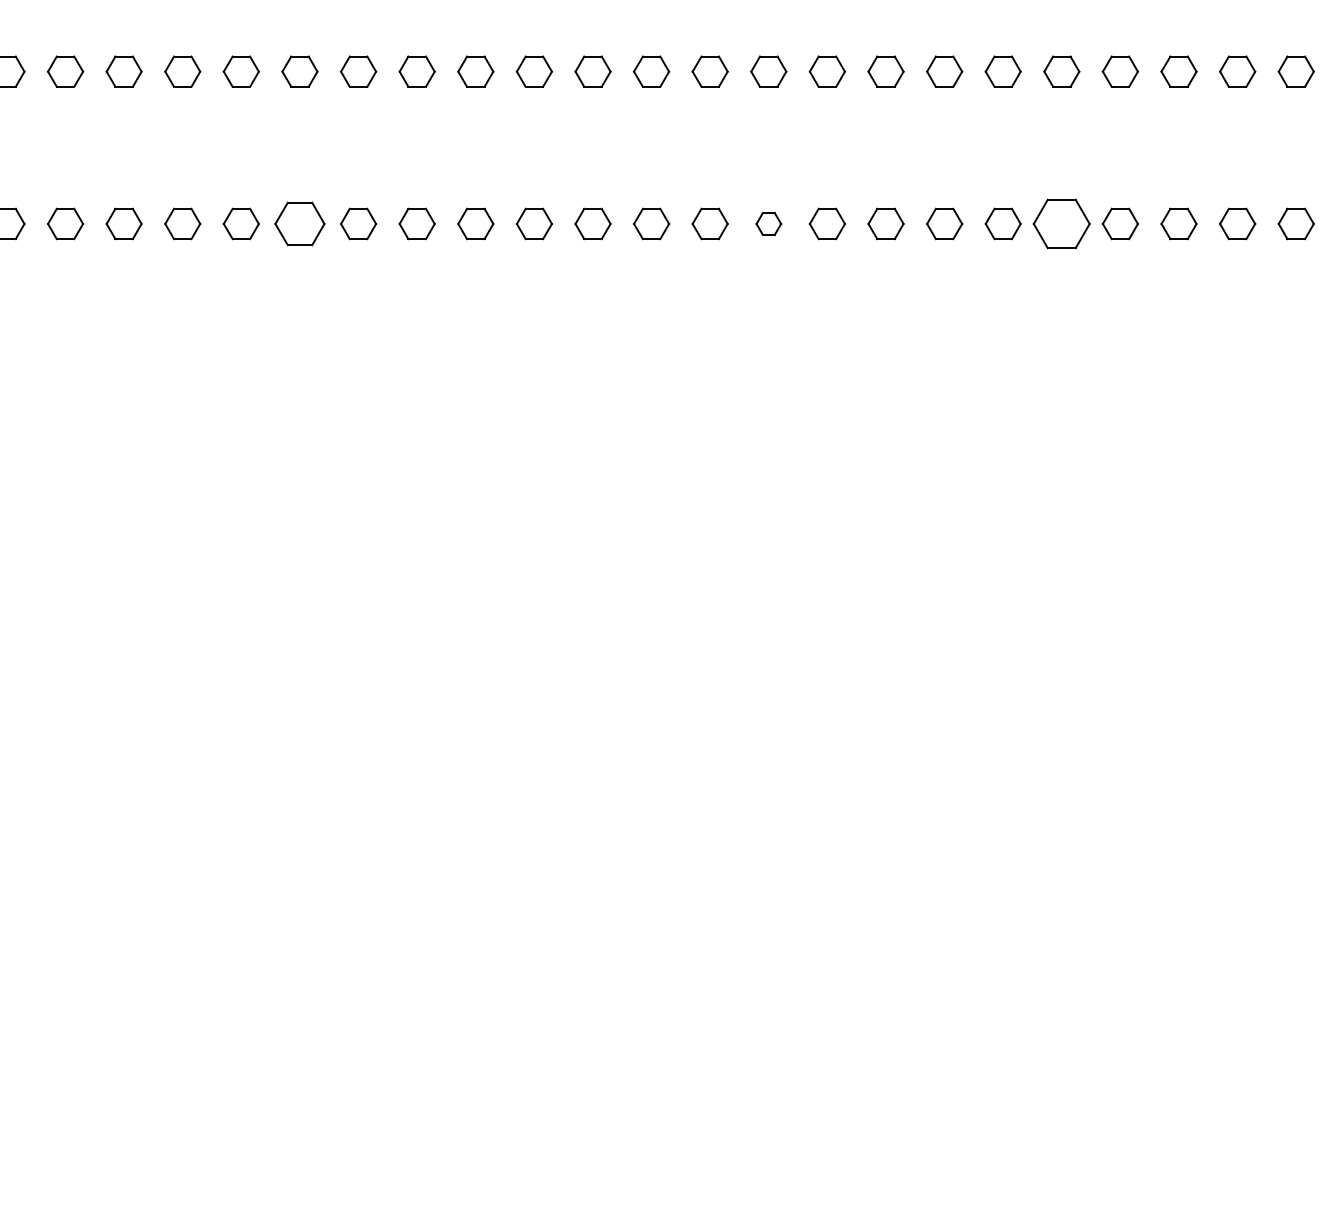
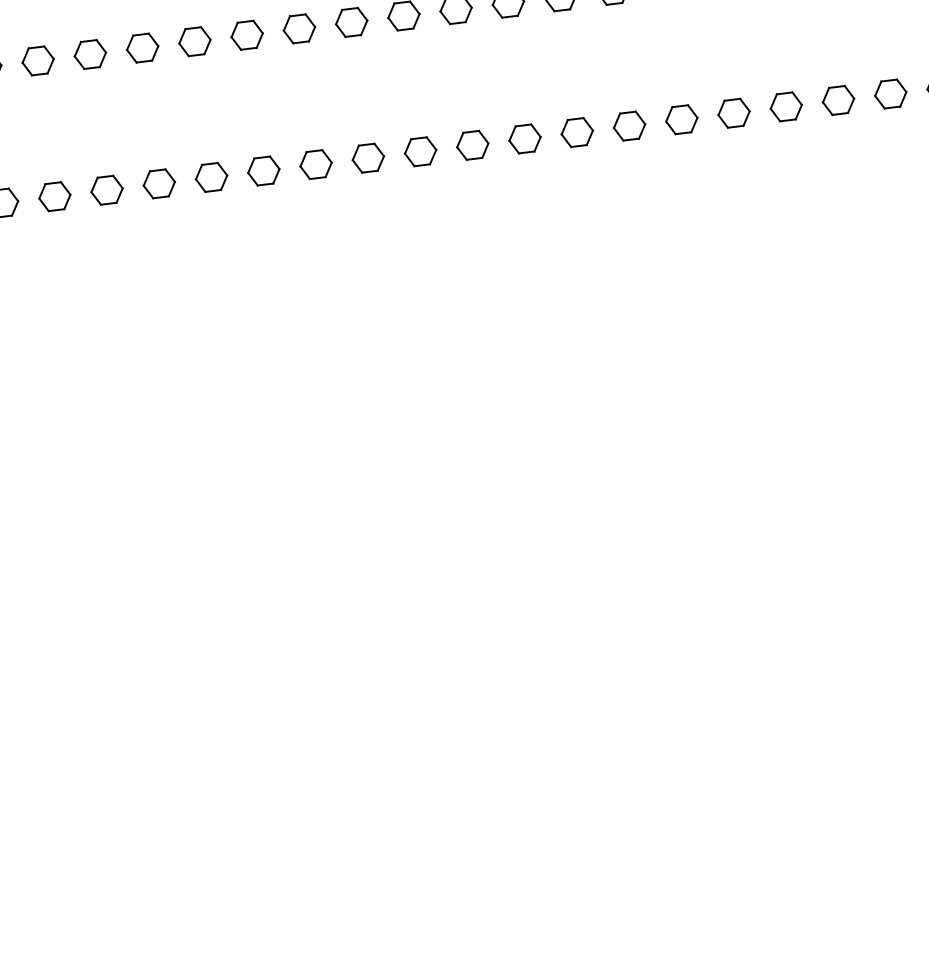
part: (299, 223) -> (158, 183), size x0.71
part: (768, 223) -> (576, 132), size x1.43
part: (1061, 223) -> (838, 100), size x0.62

